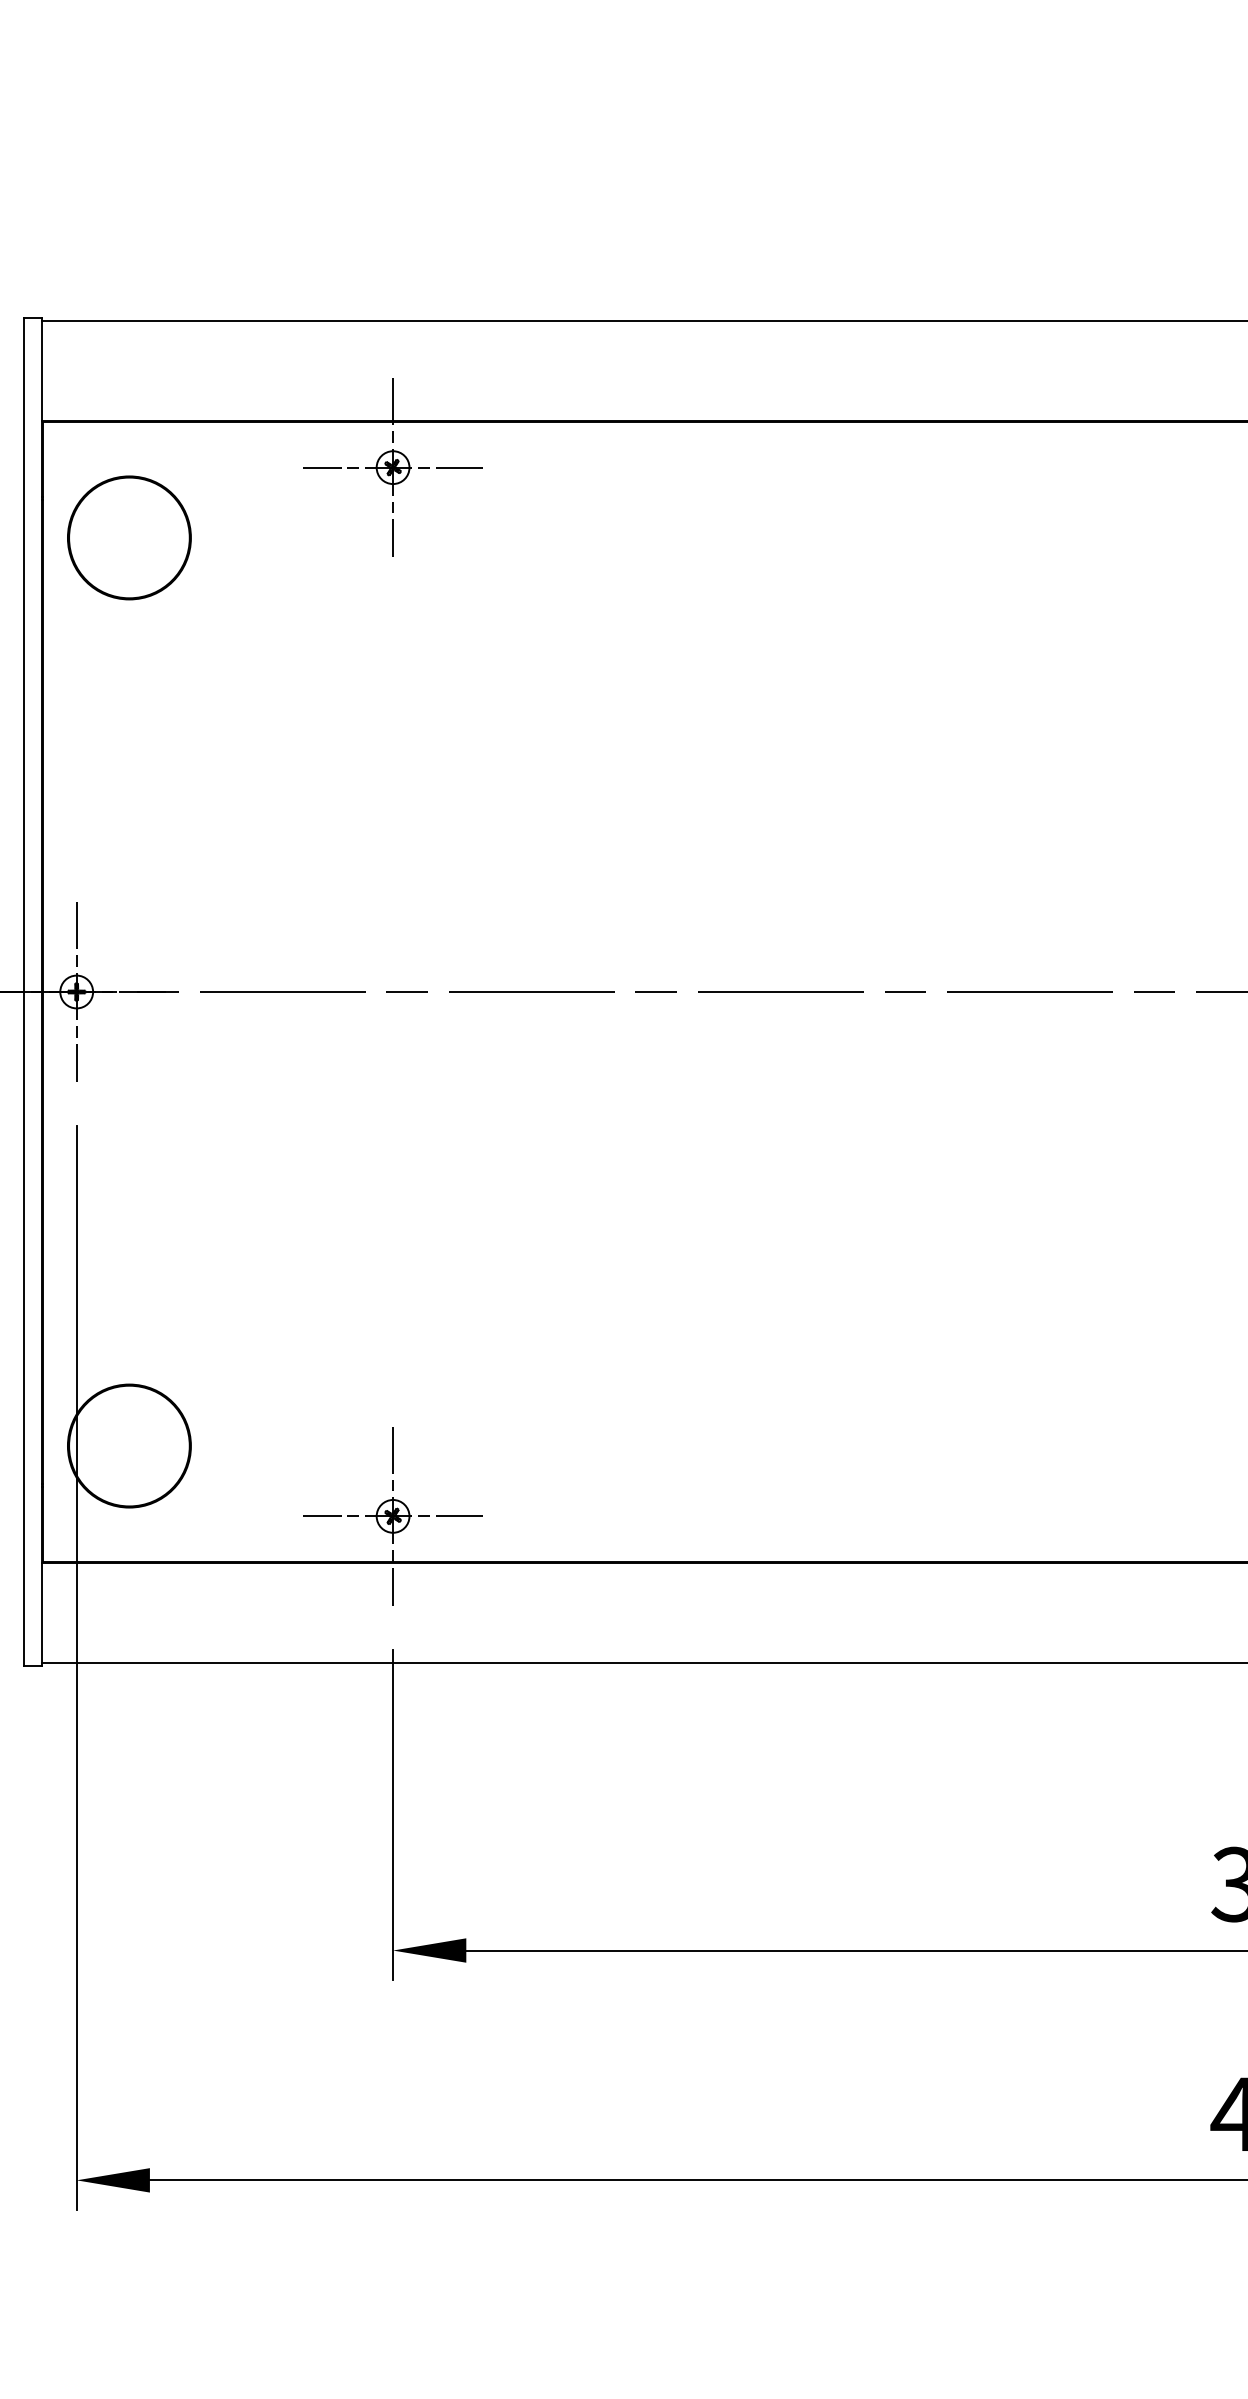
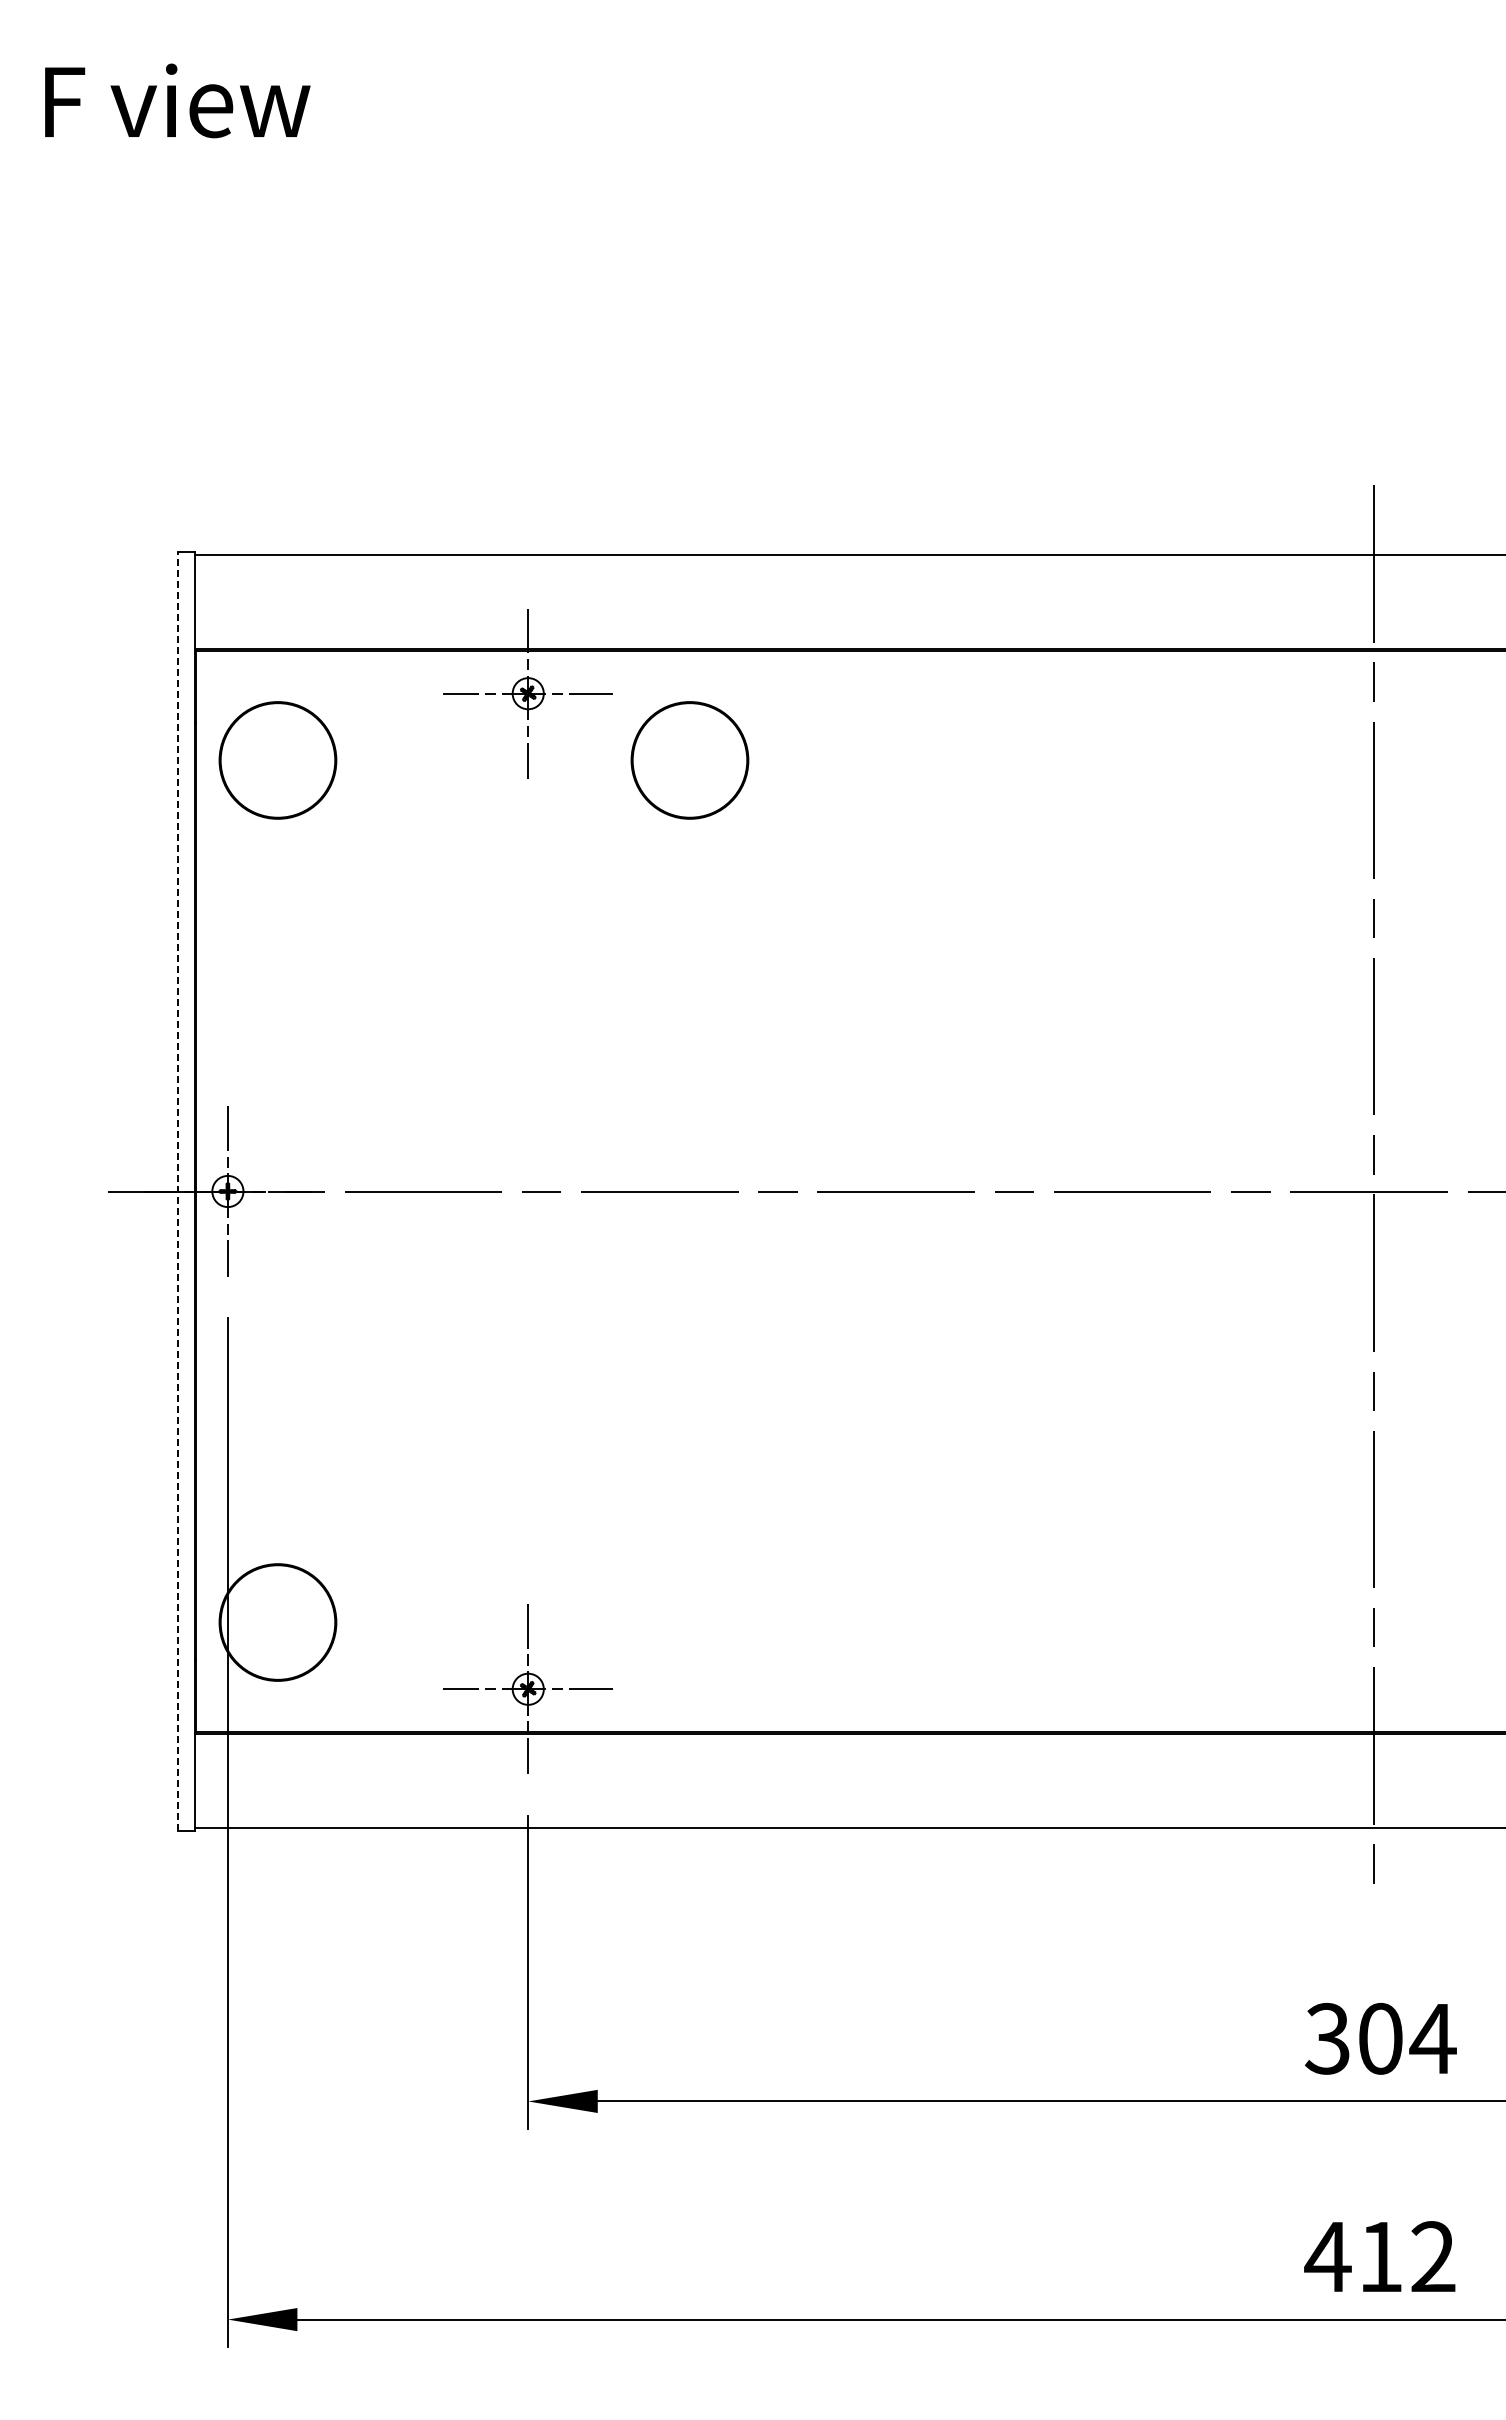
part: (562, 537) -> (689, 760), added
line: (23, 992) -> (177, 1191), solid -> dashed

